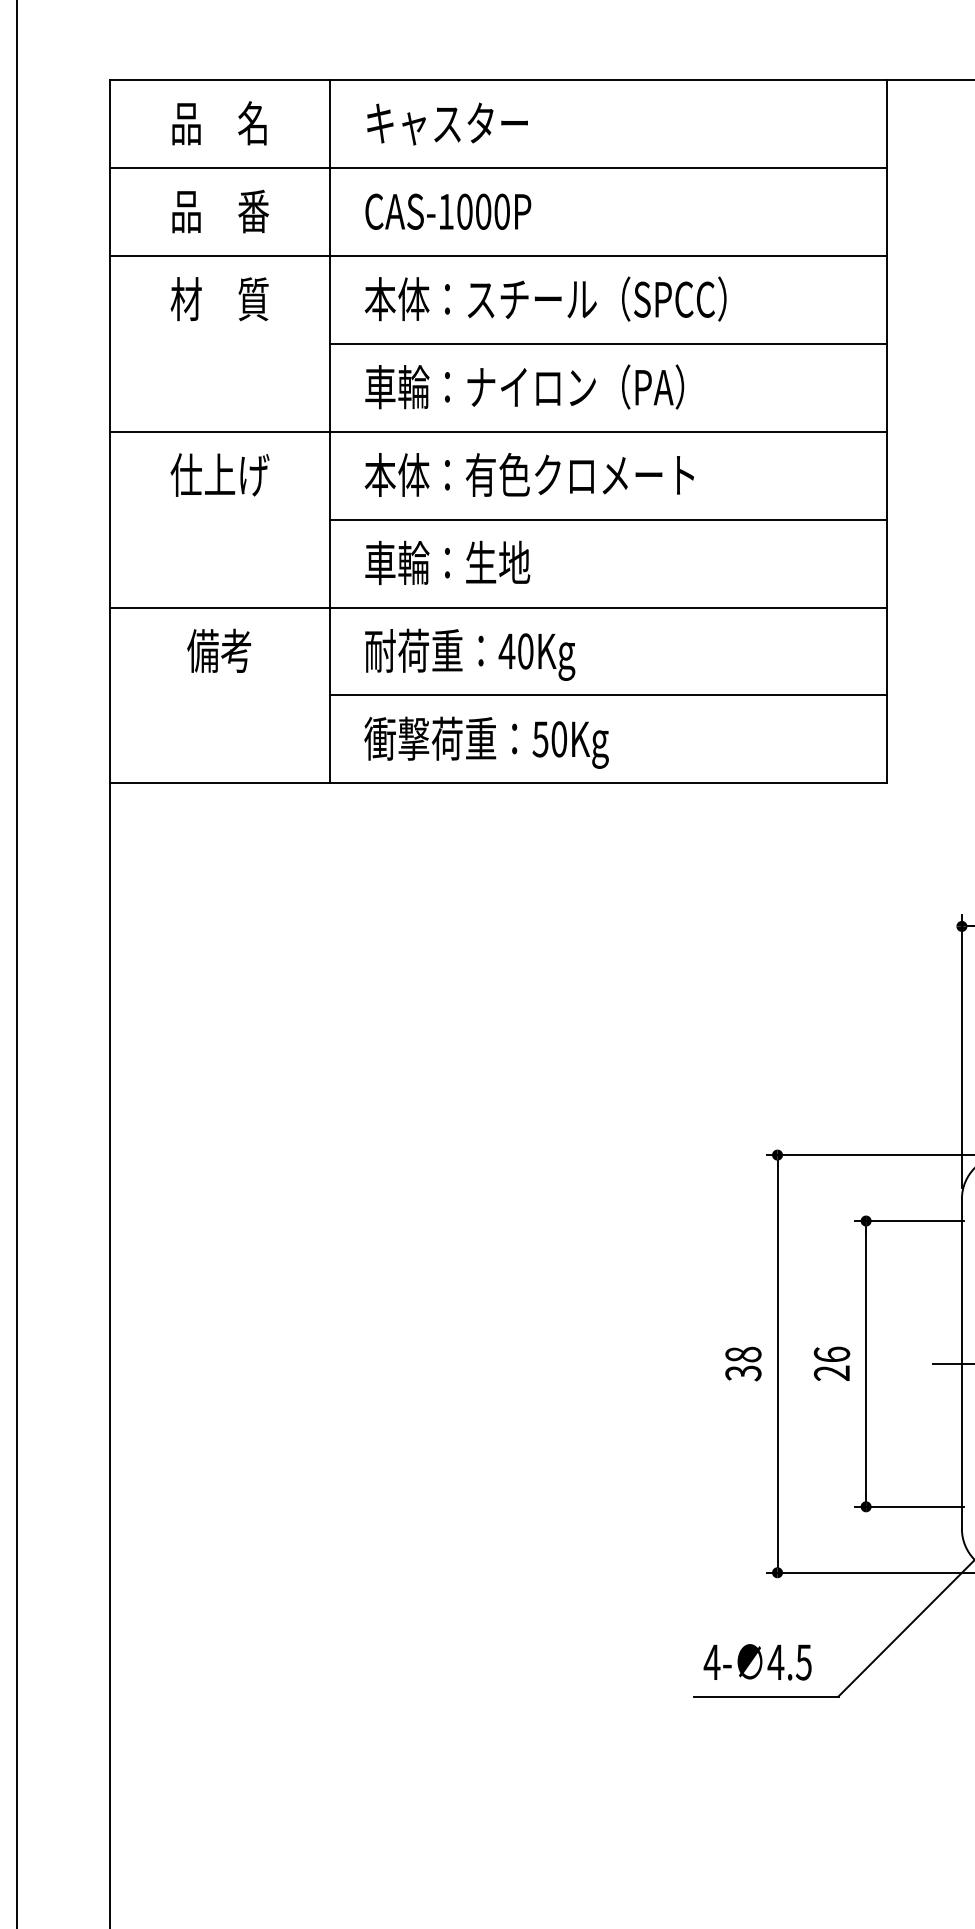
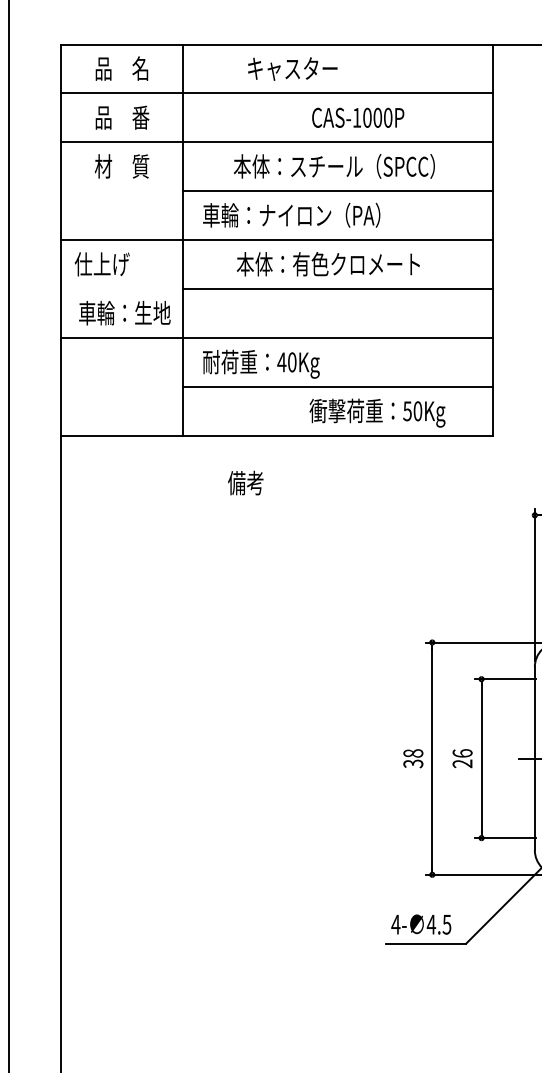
text: (447, 123) -> (292, 68), moved
text: (448, 211) -> (358, 117), moved
text: (545, 299) -> (334, 166), moved
text: (220, 475) -> (102, 264), moved
text: (527, 475) -> (327, 264), moved
text: (447, 561) -> (124, 312), moved
text: (218, 649) -> (245, 482), moved
text: (486, 741) -> (377, 412), moved

